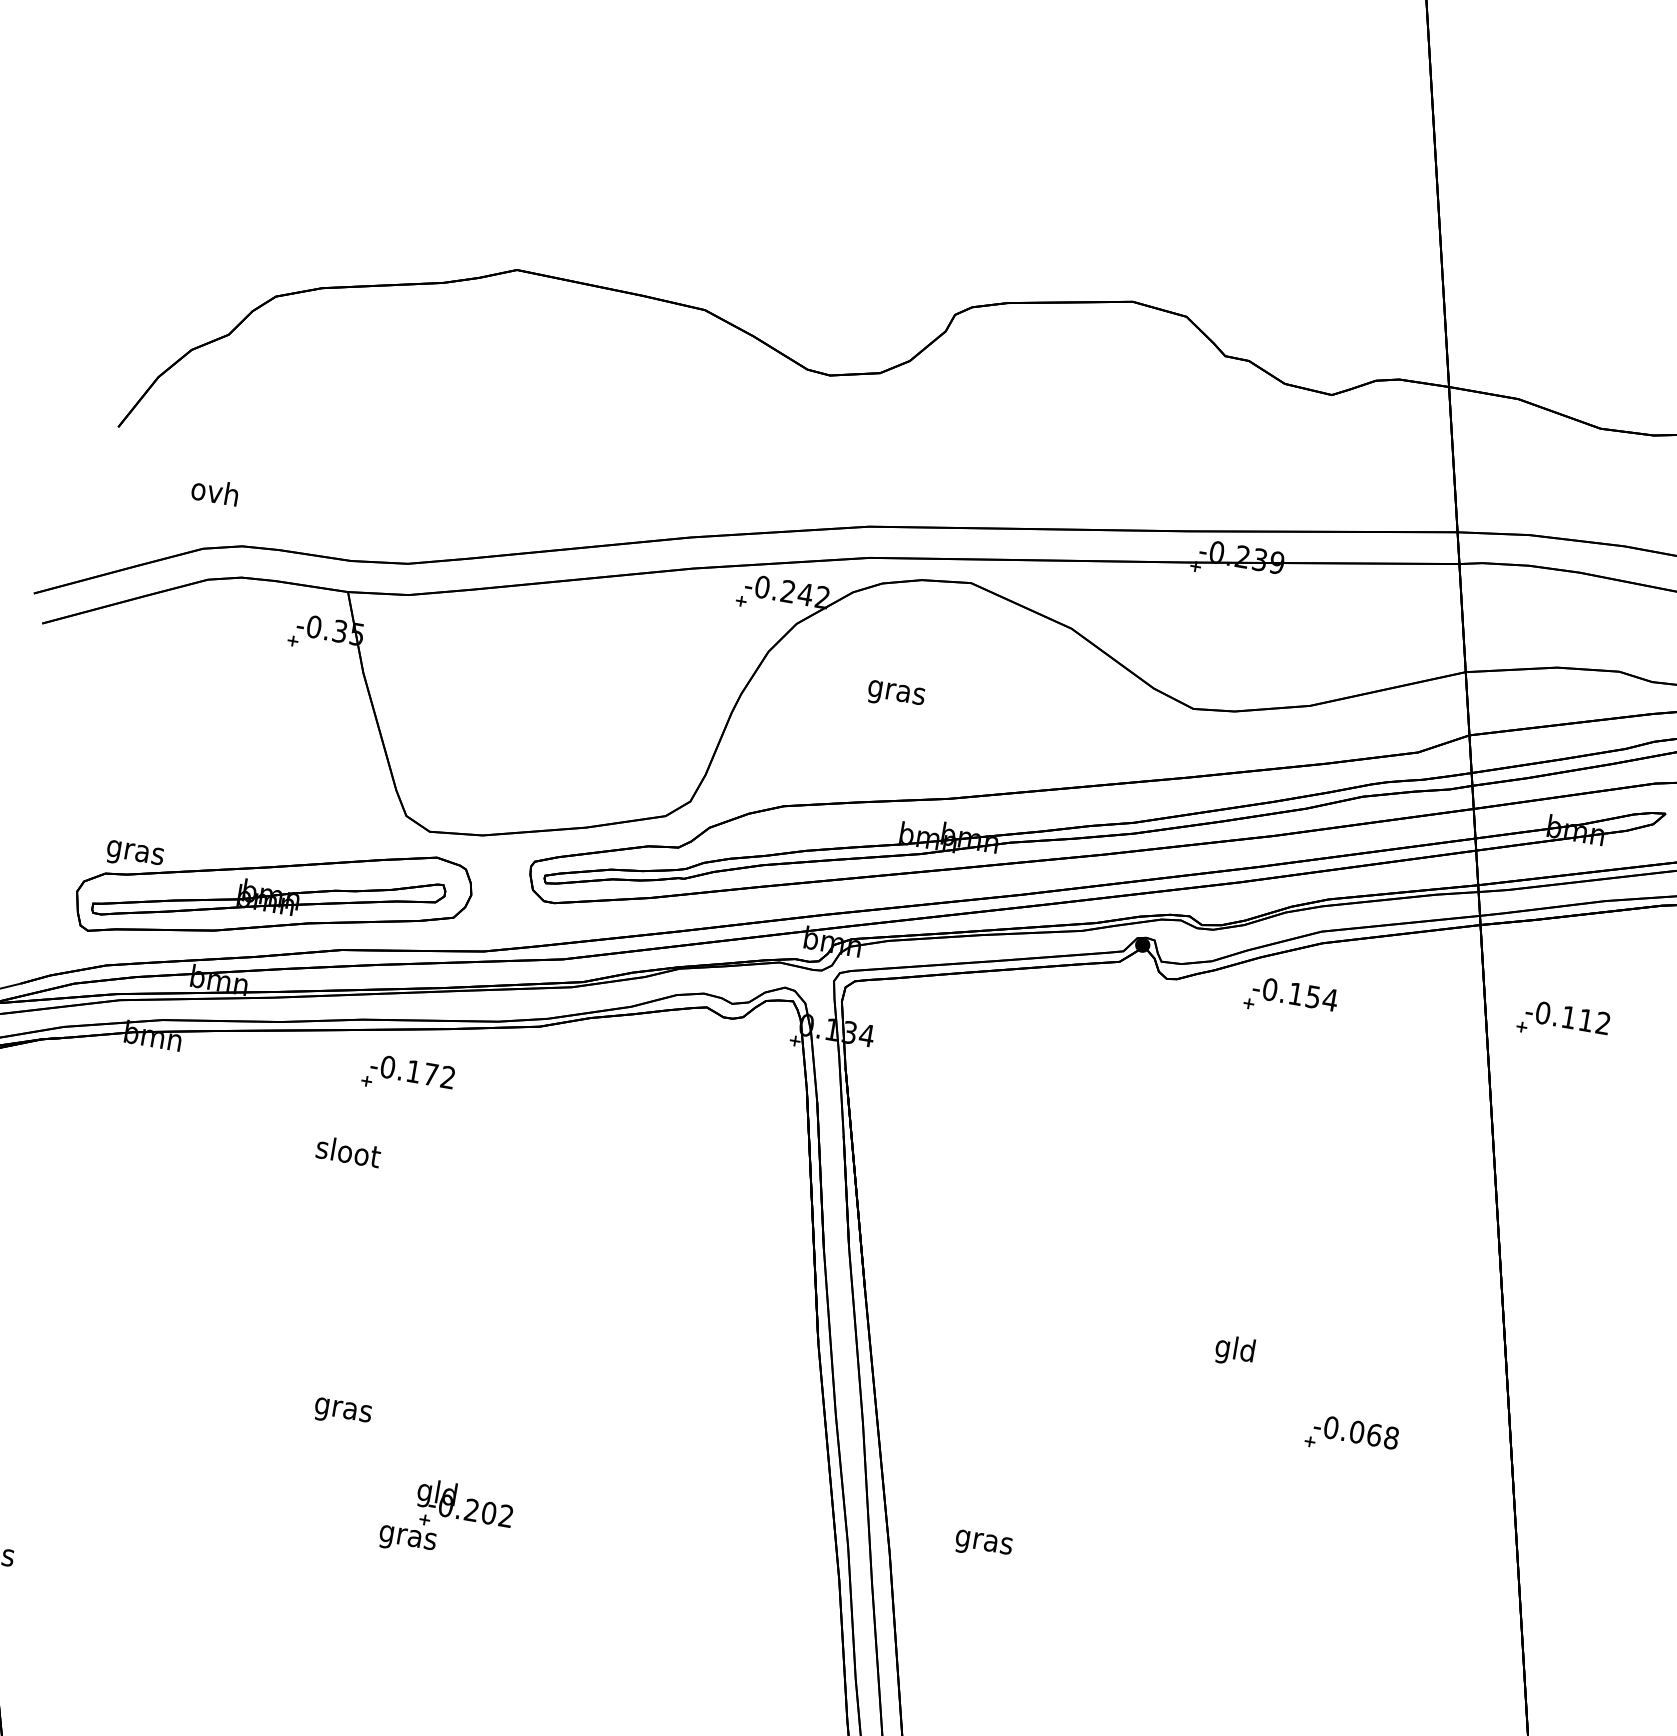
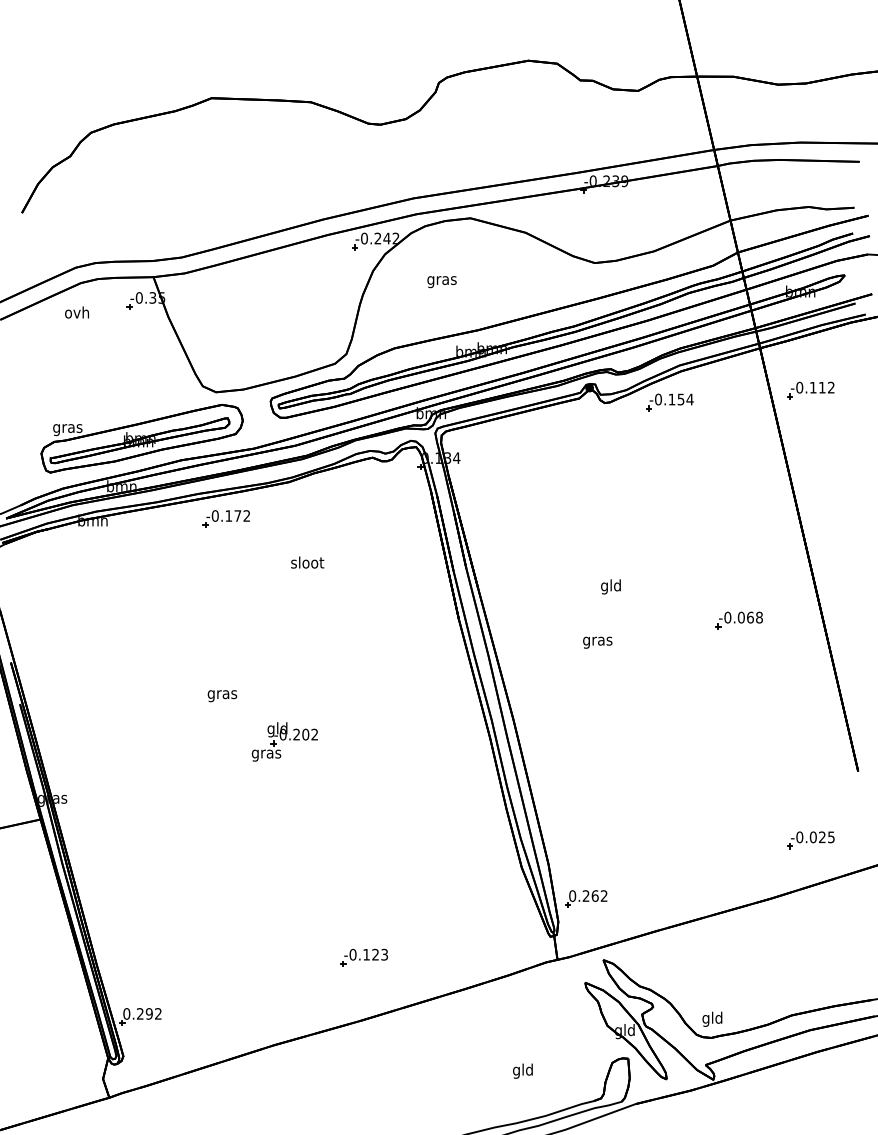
text: (214, 491) -> (76, 312), moved
text: (348, 1151) -> (307, 562), moved
text: (1234, 1350) -> (610, 586), moved
text: (983, 1544) -> (597, 642), moved

